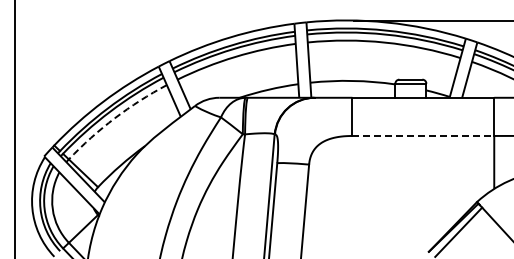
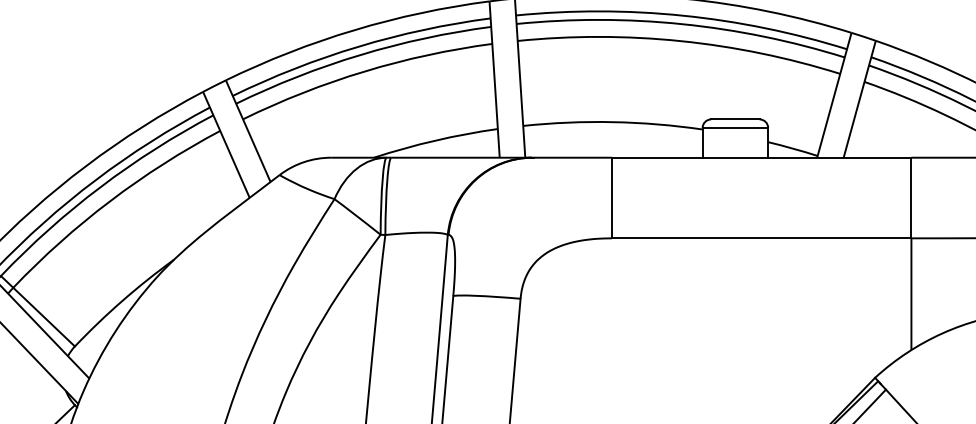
arc: (114, 118) -> (109, 201), dashed -> solid
line: (423, 135) -> (762, 237), dashed -> solid

